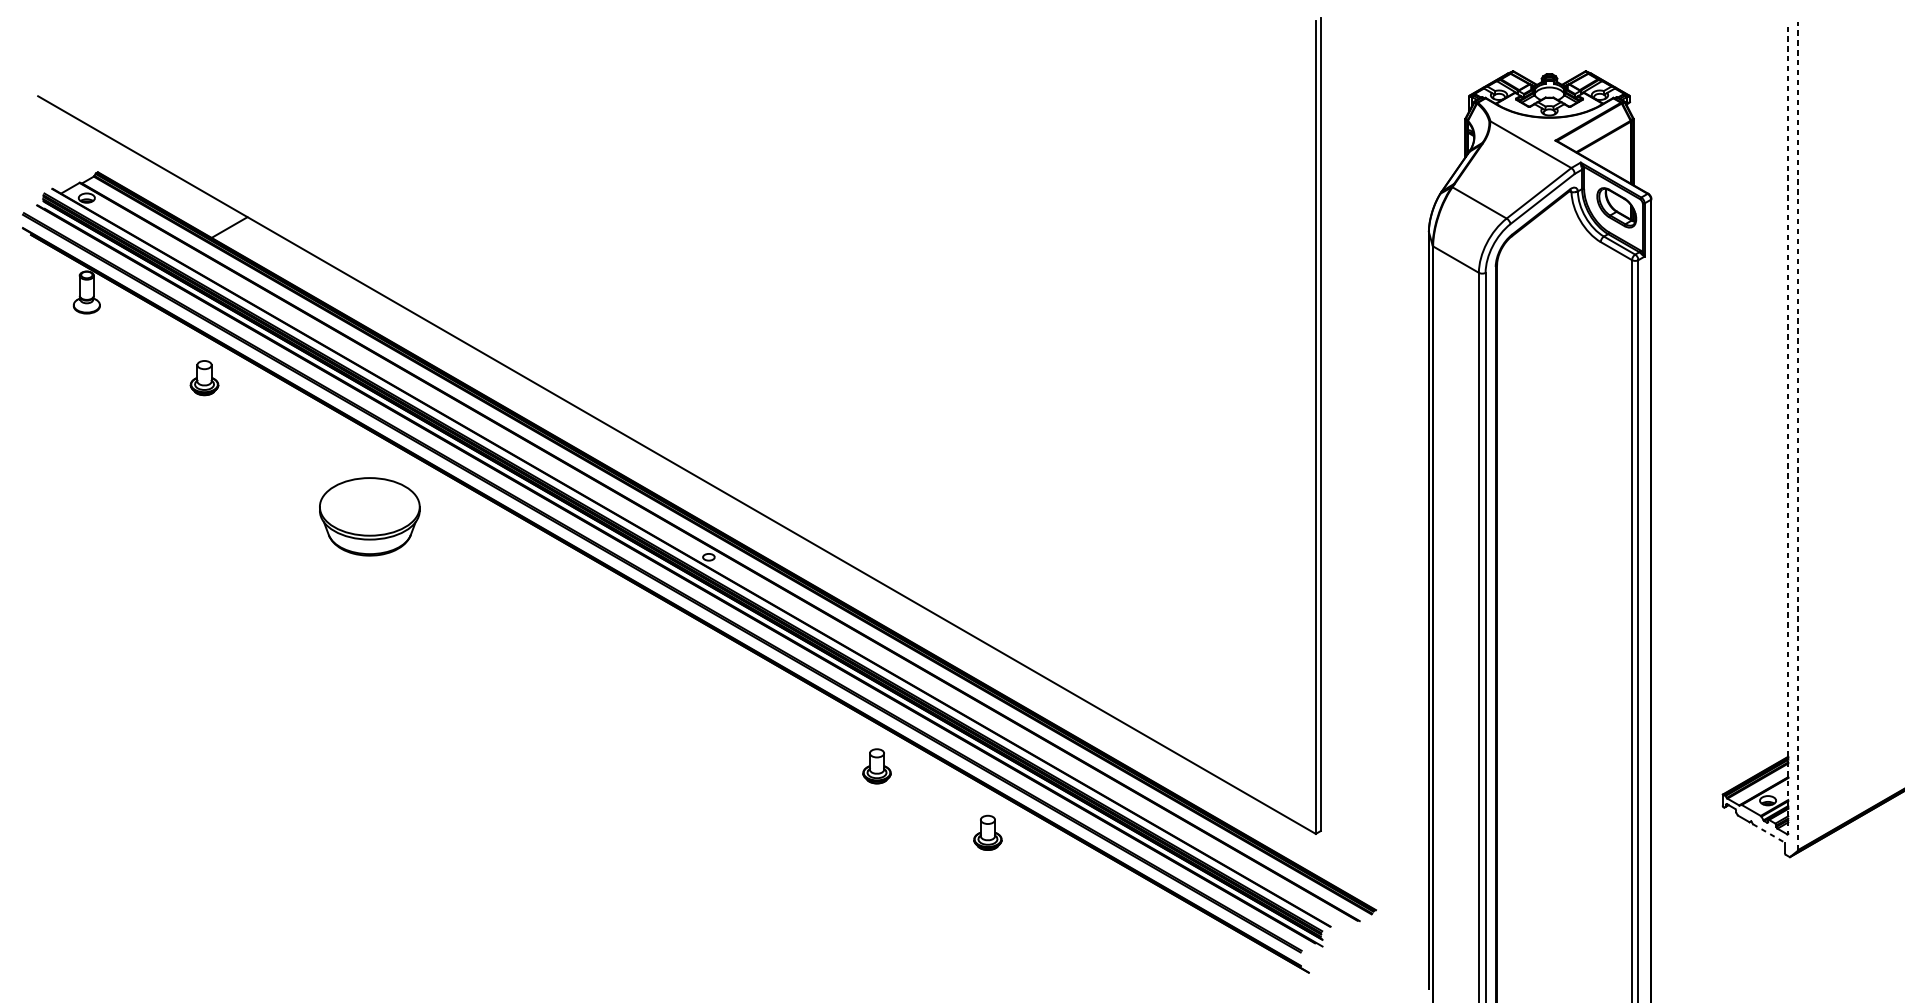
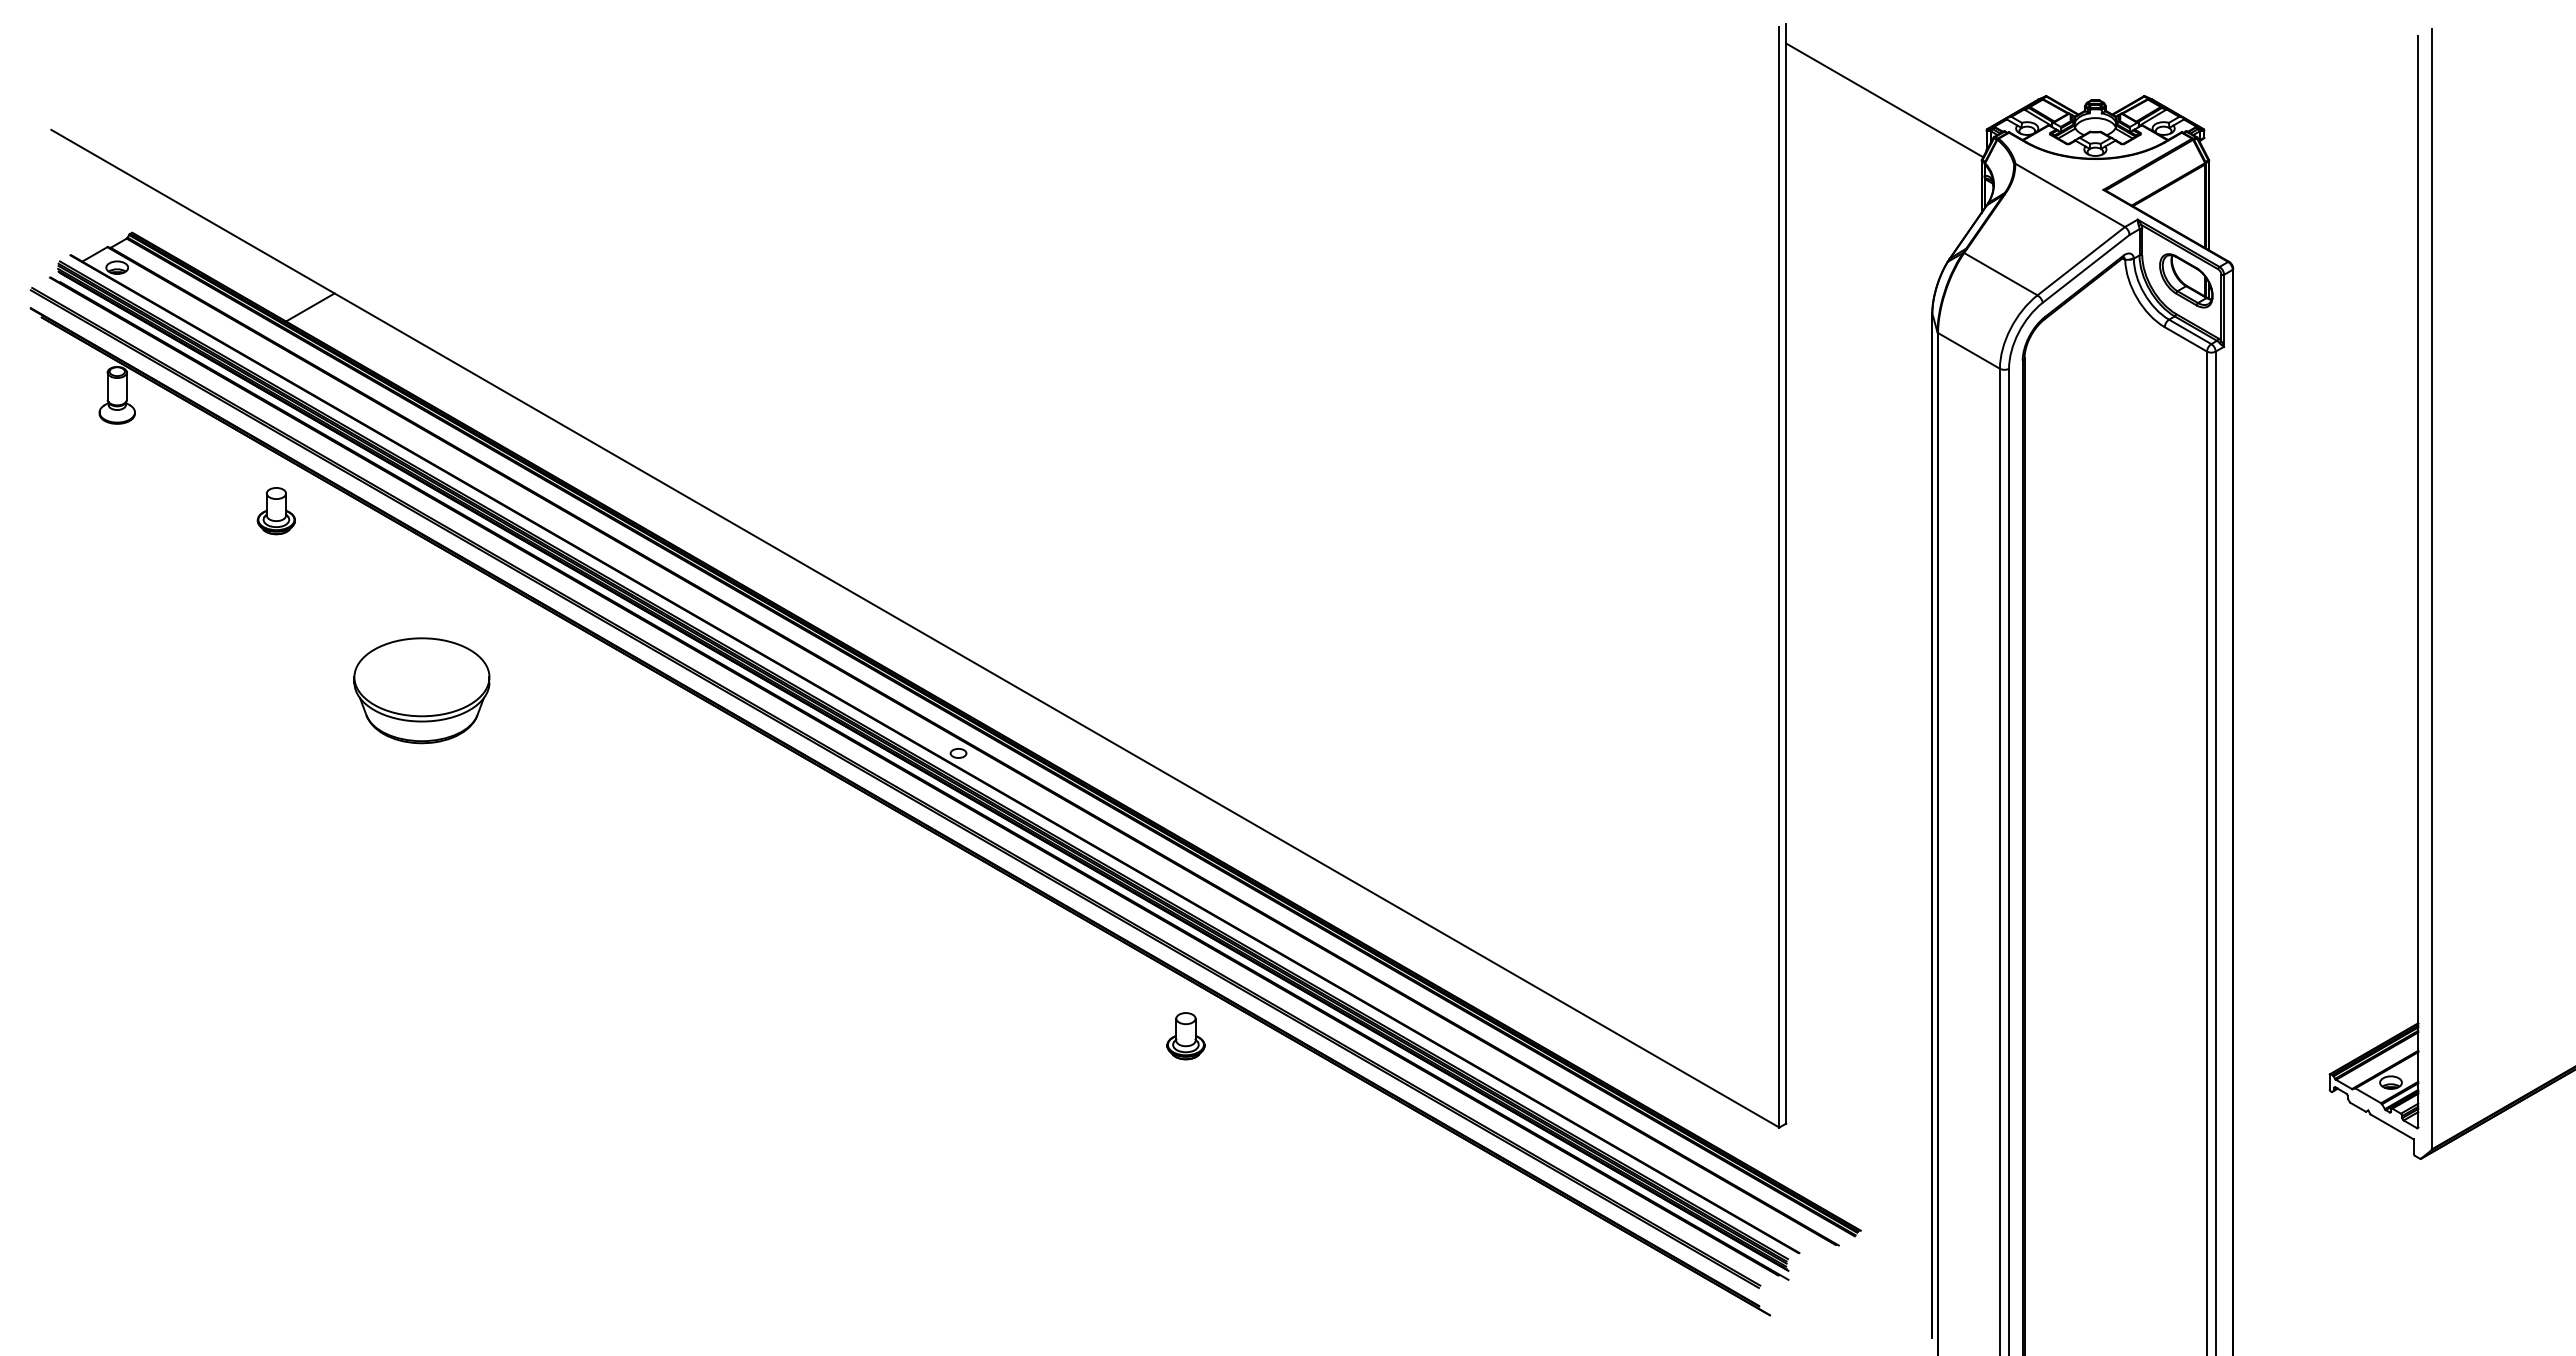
line: (1393, 74) -> (1884, 100), added
line: (1788, 430) -> (2418, 581), dashed -> solid
line: (1798, 436) -> (2431, 589), dashed -> solid
part: (369, 516) -> (421, 690), moved
part: (987, 833) -> (1335, 1126), removed
line: (1769, 833) -> (2392, 1126), dashed -> solid

